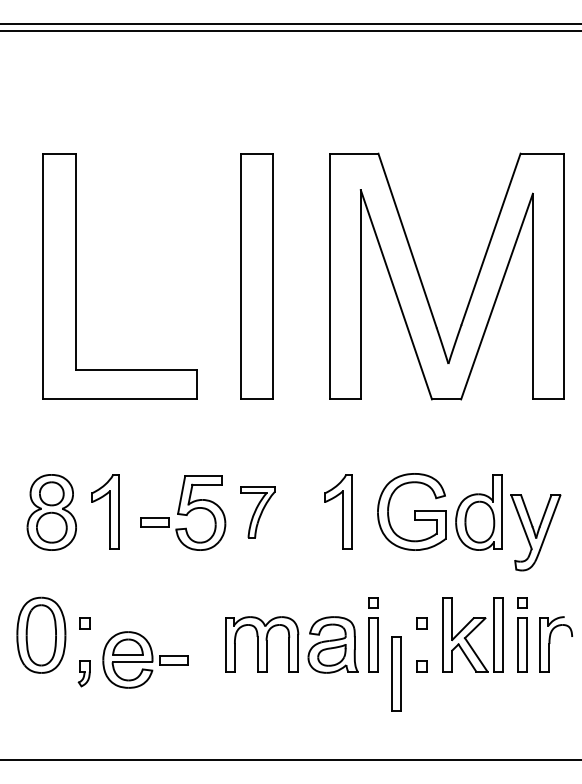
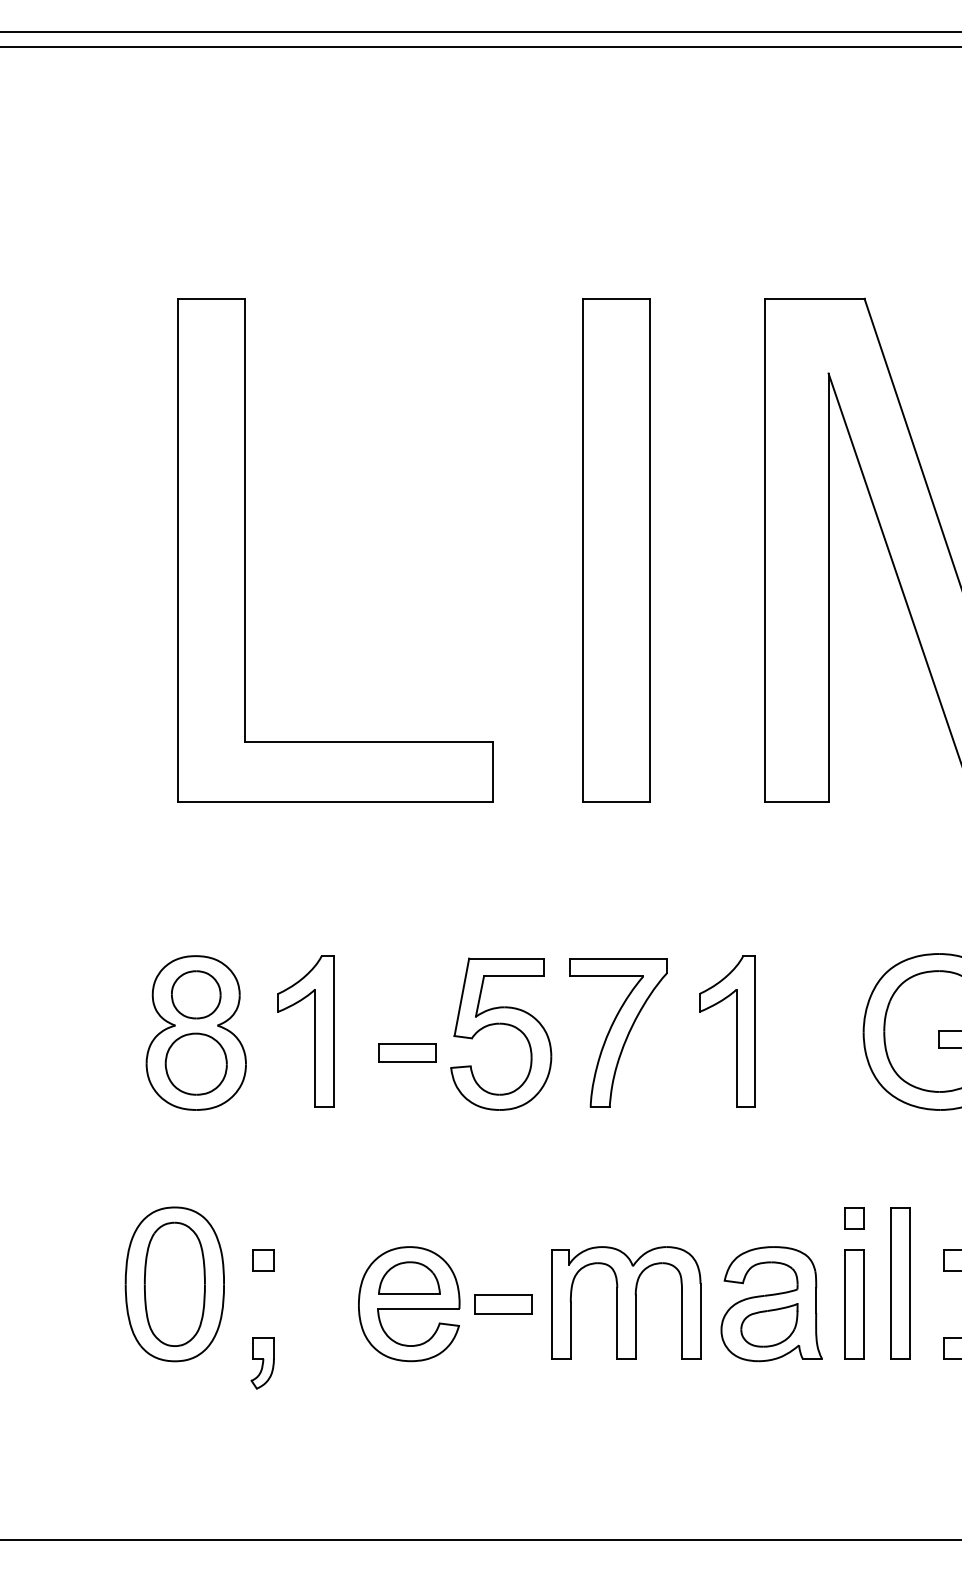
part: (338, 511) -> (727, 1030), moved
part: (257, 512) -> (617, 1033), size x1.43
part: (145, 659) -> (445, 1303), moved
part: (396, 673) -> (901, 1282), moved

